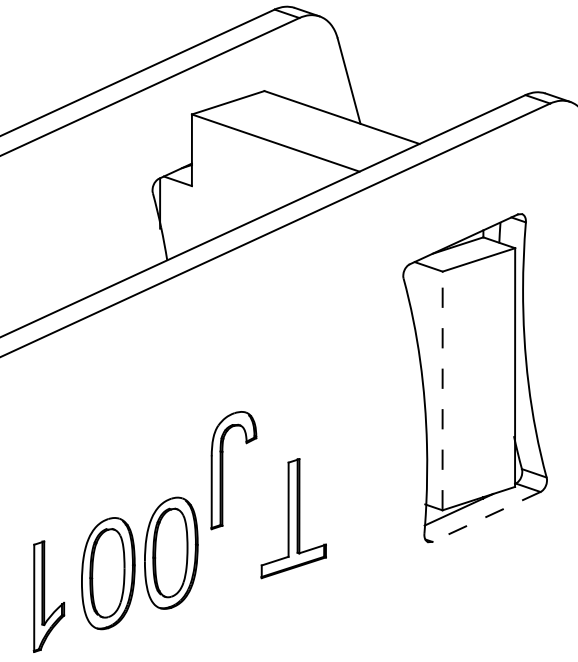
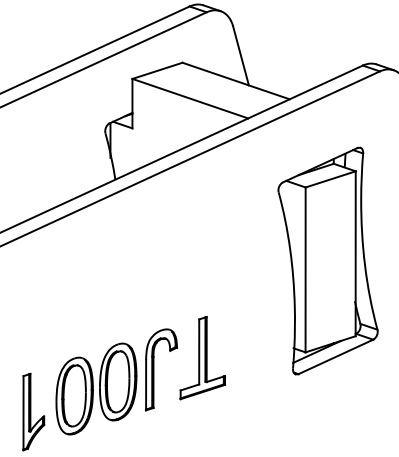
line: (442, 390) -> (305, 269), dashed -> solid
part: (232, 469) -> (160, 369), moved
line: (485, 517) -> (335, 357), dashed -> solid

